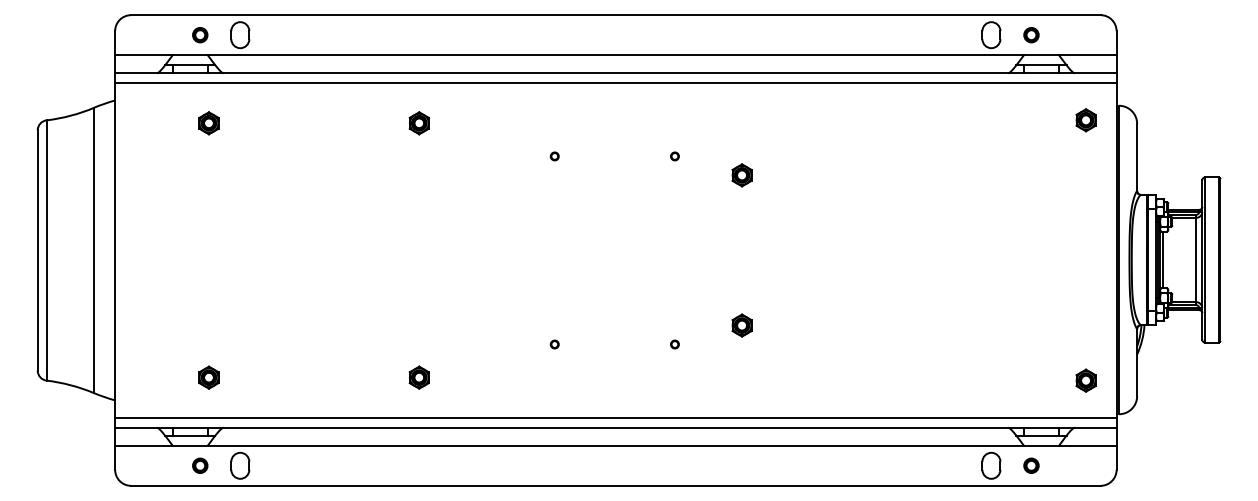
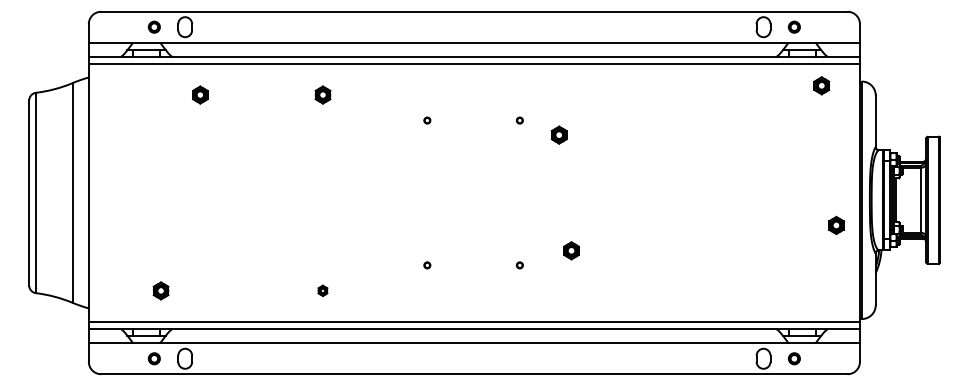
part: (1085, 120) -> (821, 85), moved
part: (208, 123) -> (199, 95), moved
part: (741, 175) -> (558, 135), moved
part: (418, 377) -> (322, 290), size x0.6
part: (1085, 380) -> (836, 225), moved

